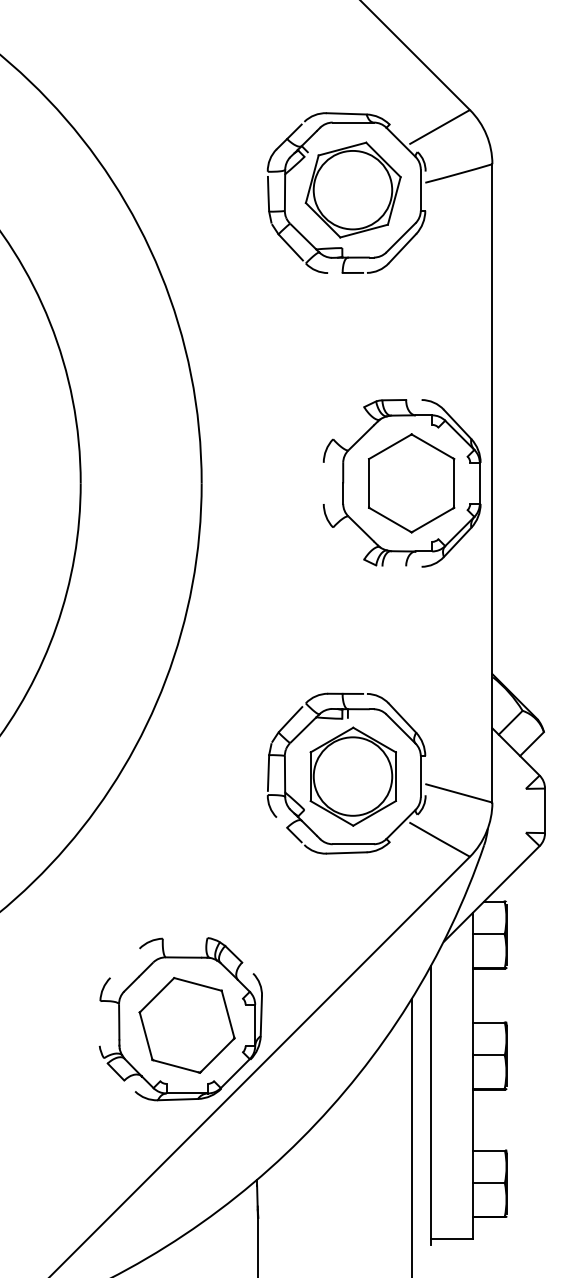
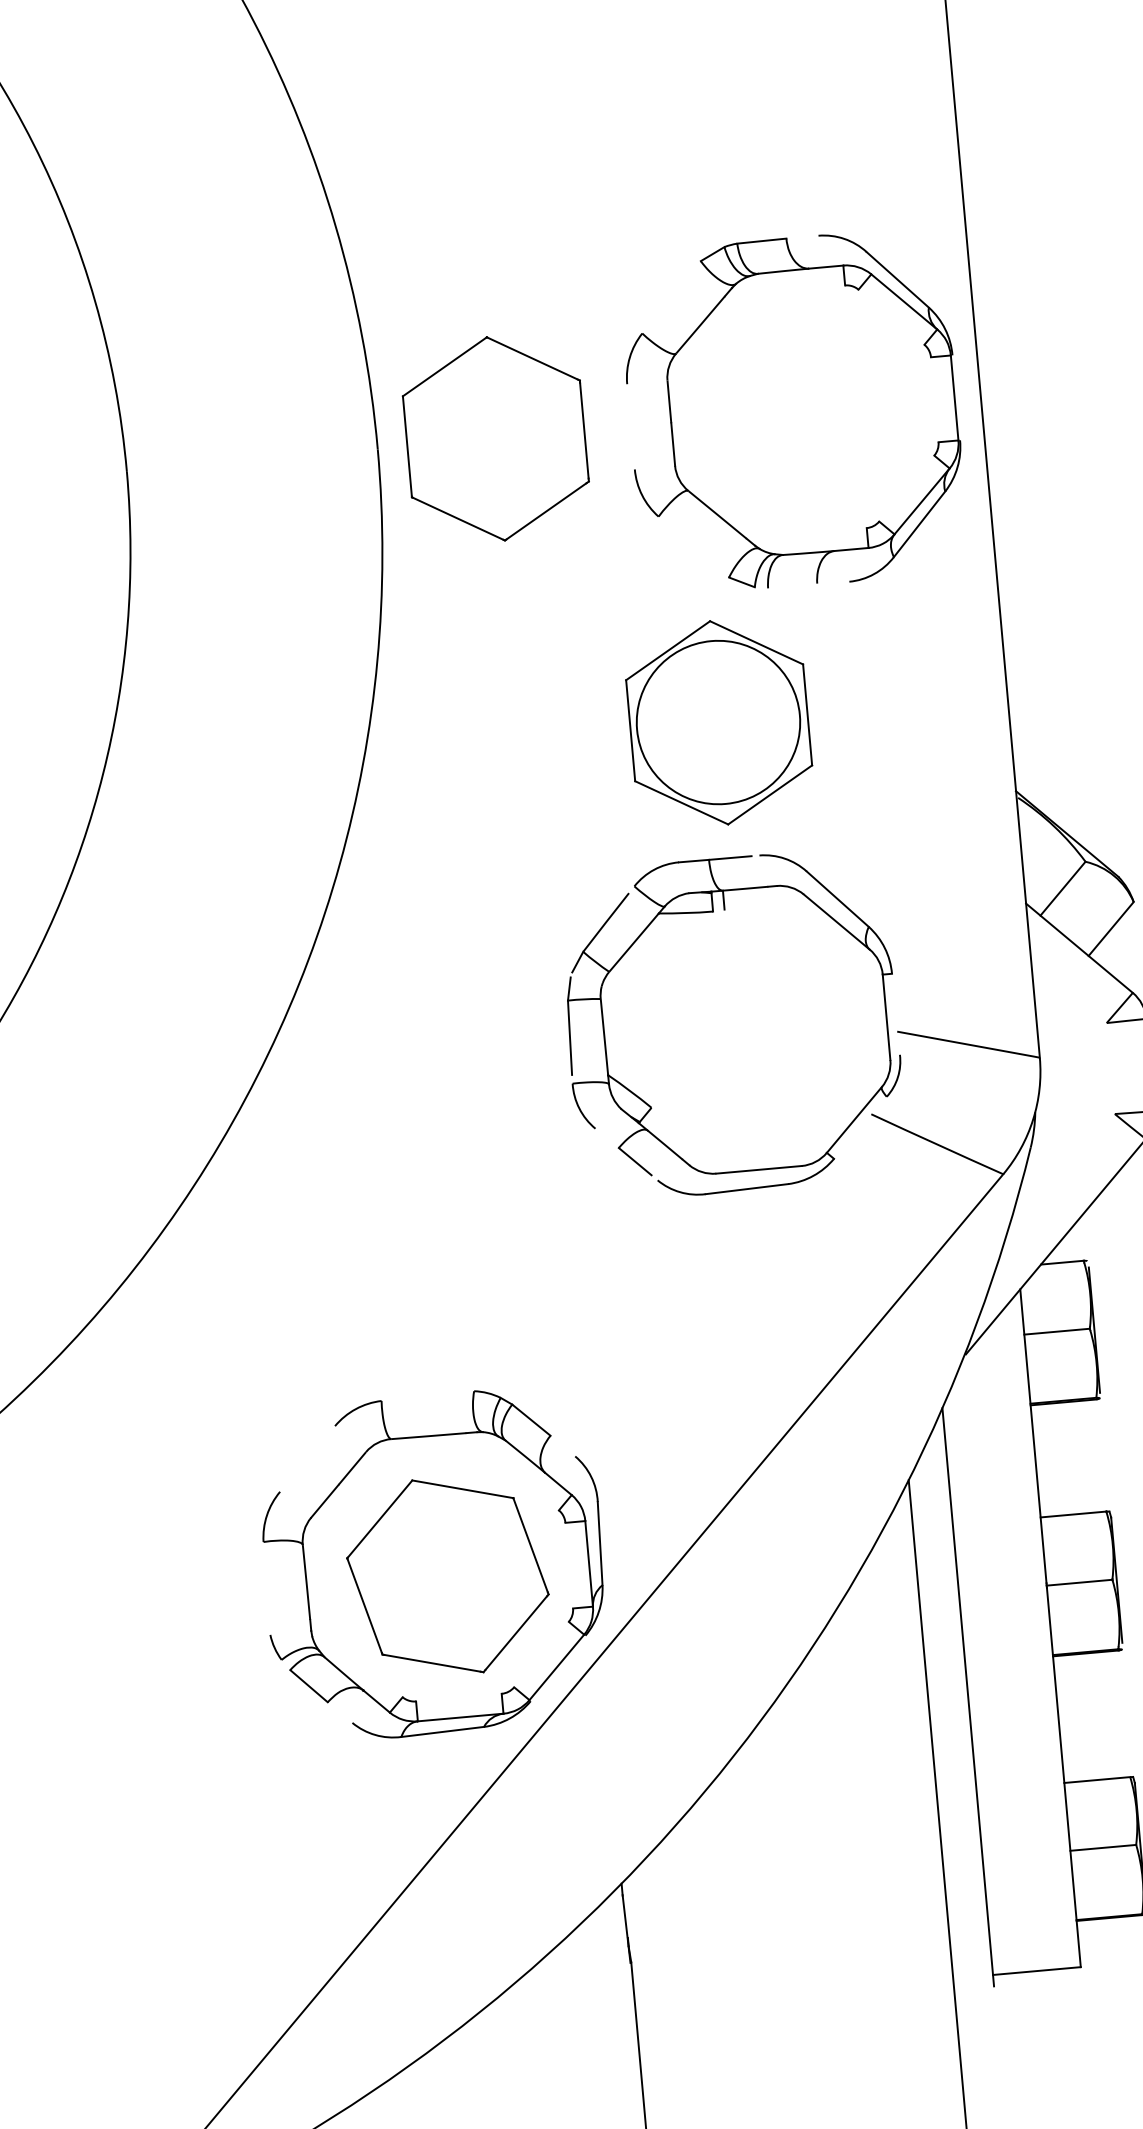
part: (411, 483) -> (495, 439), moved
part: (352, 776) -> (717, 722), moved

